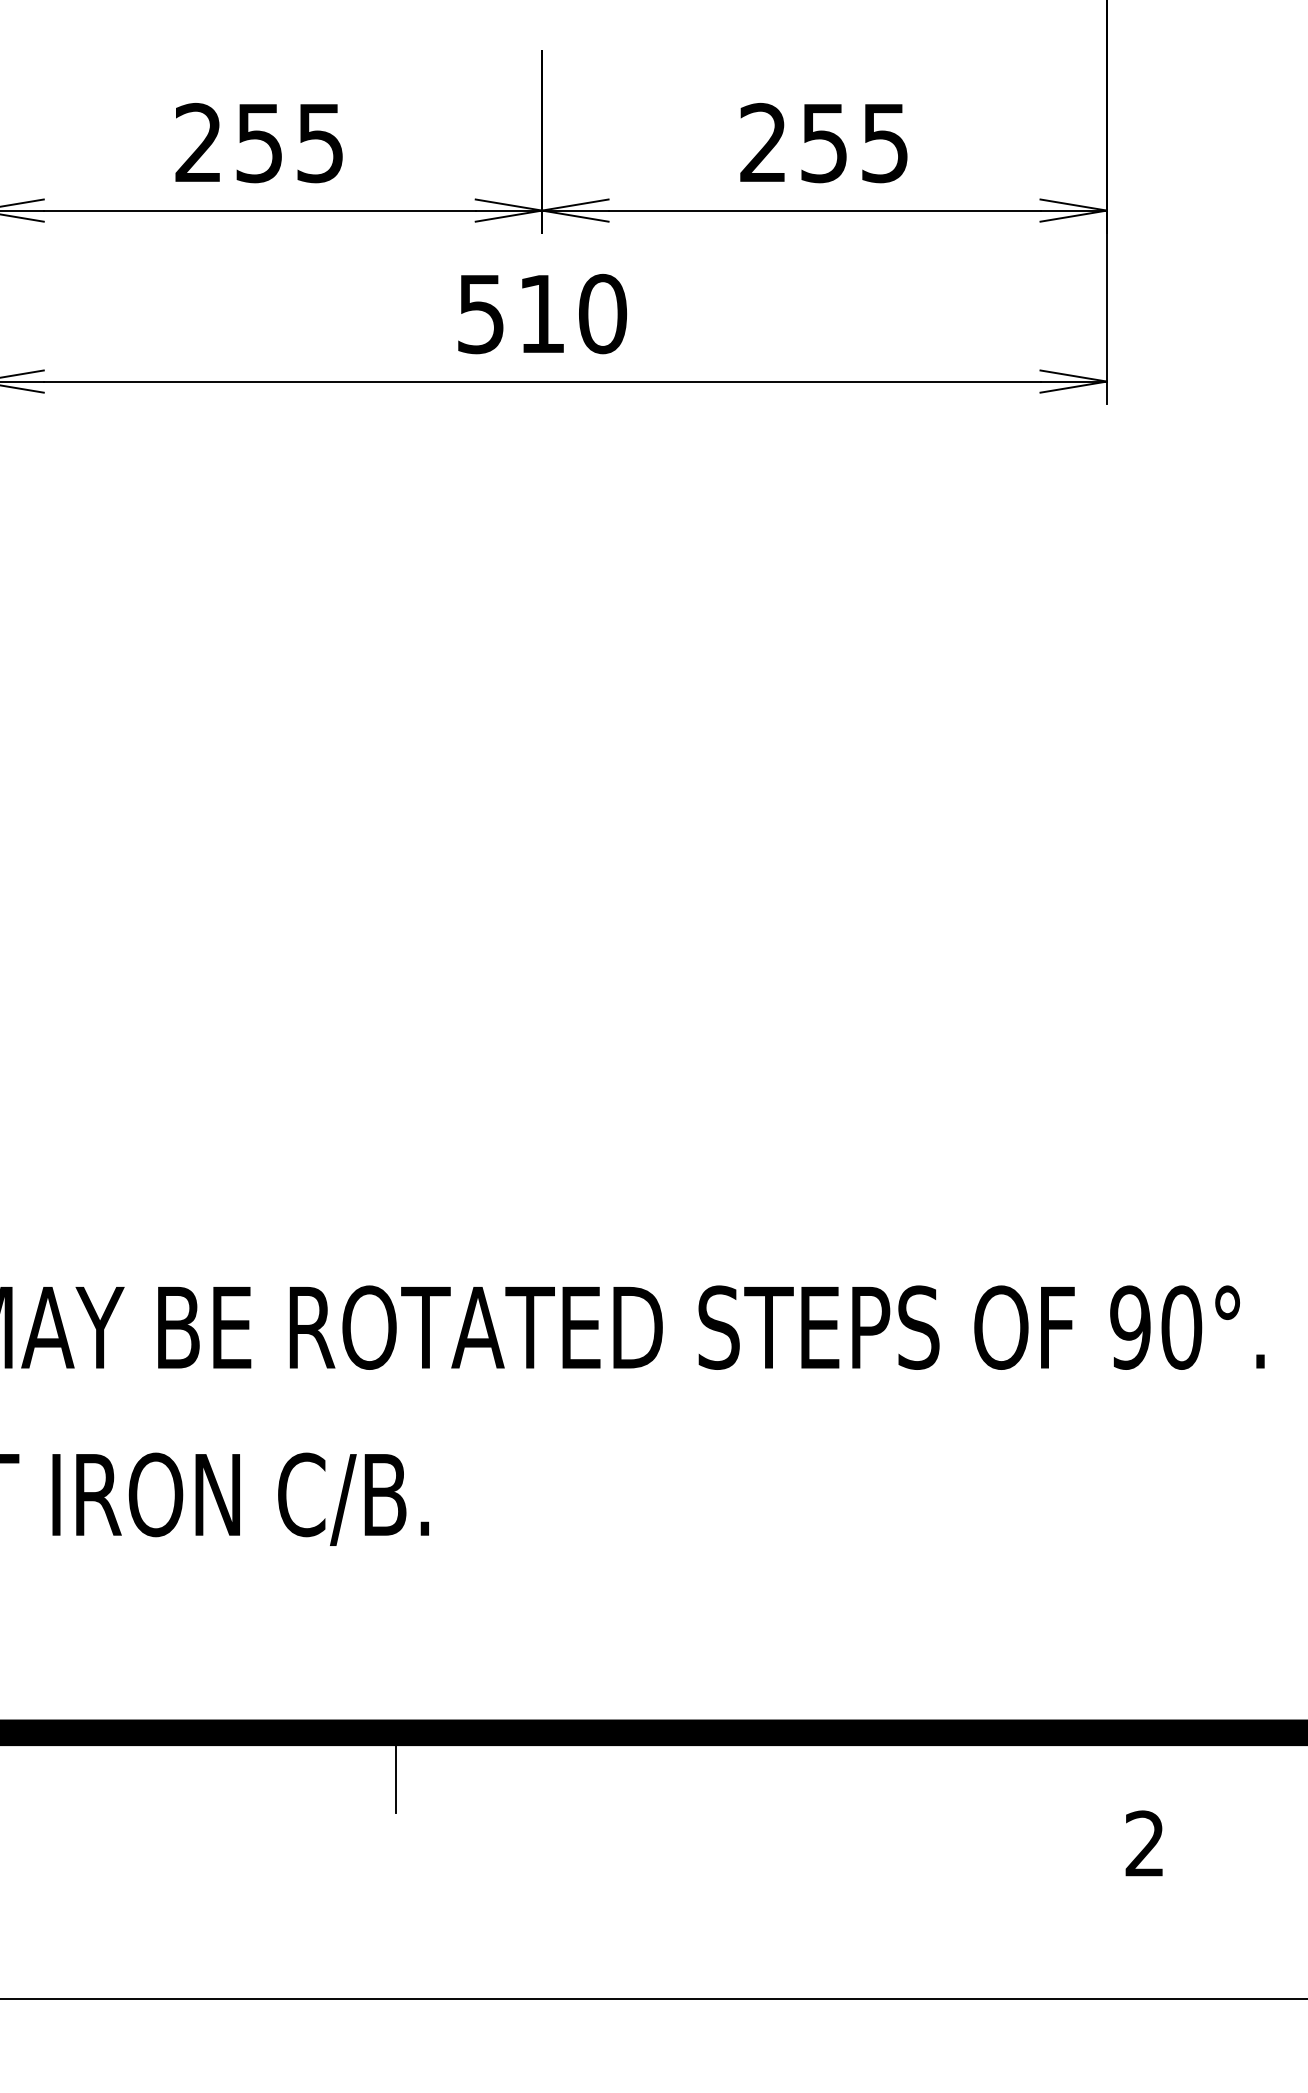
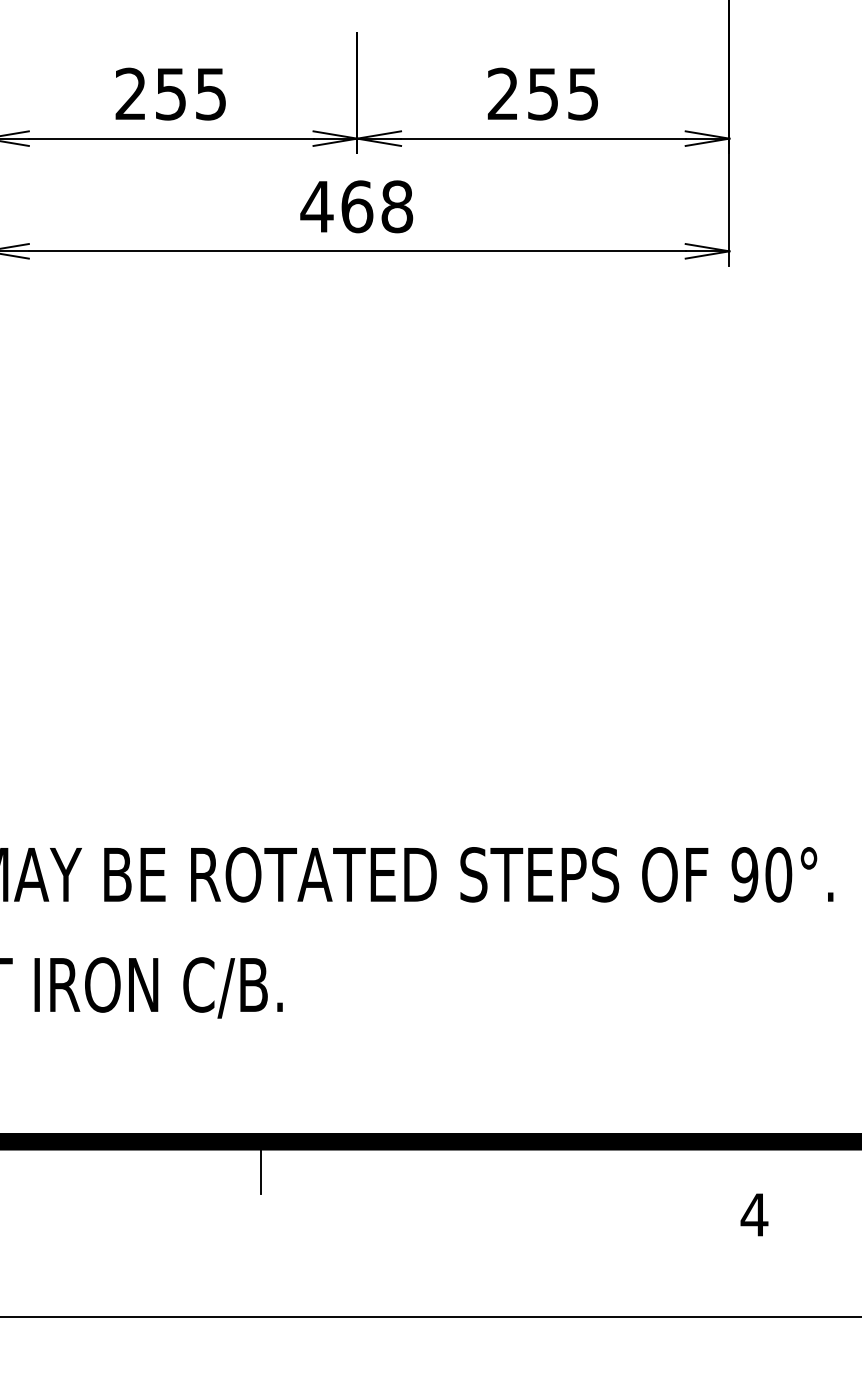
text: (540, 313) -> (356, 206), 510 -> 468
text: (1144, 1843) -> (754, 1214), 2 -> 4

